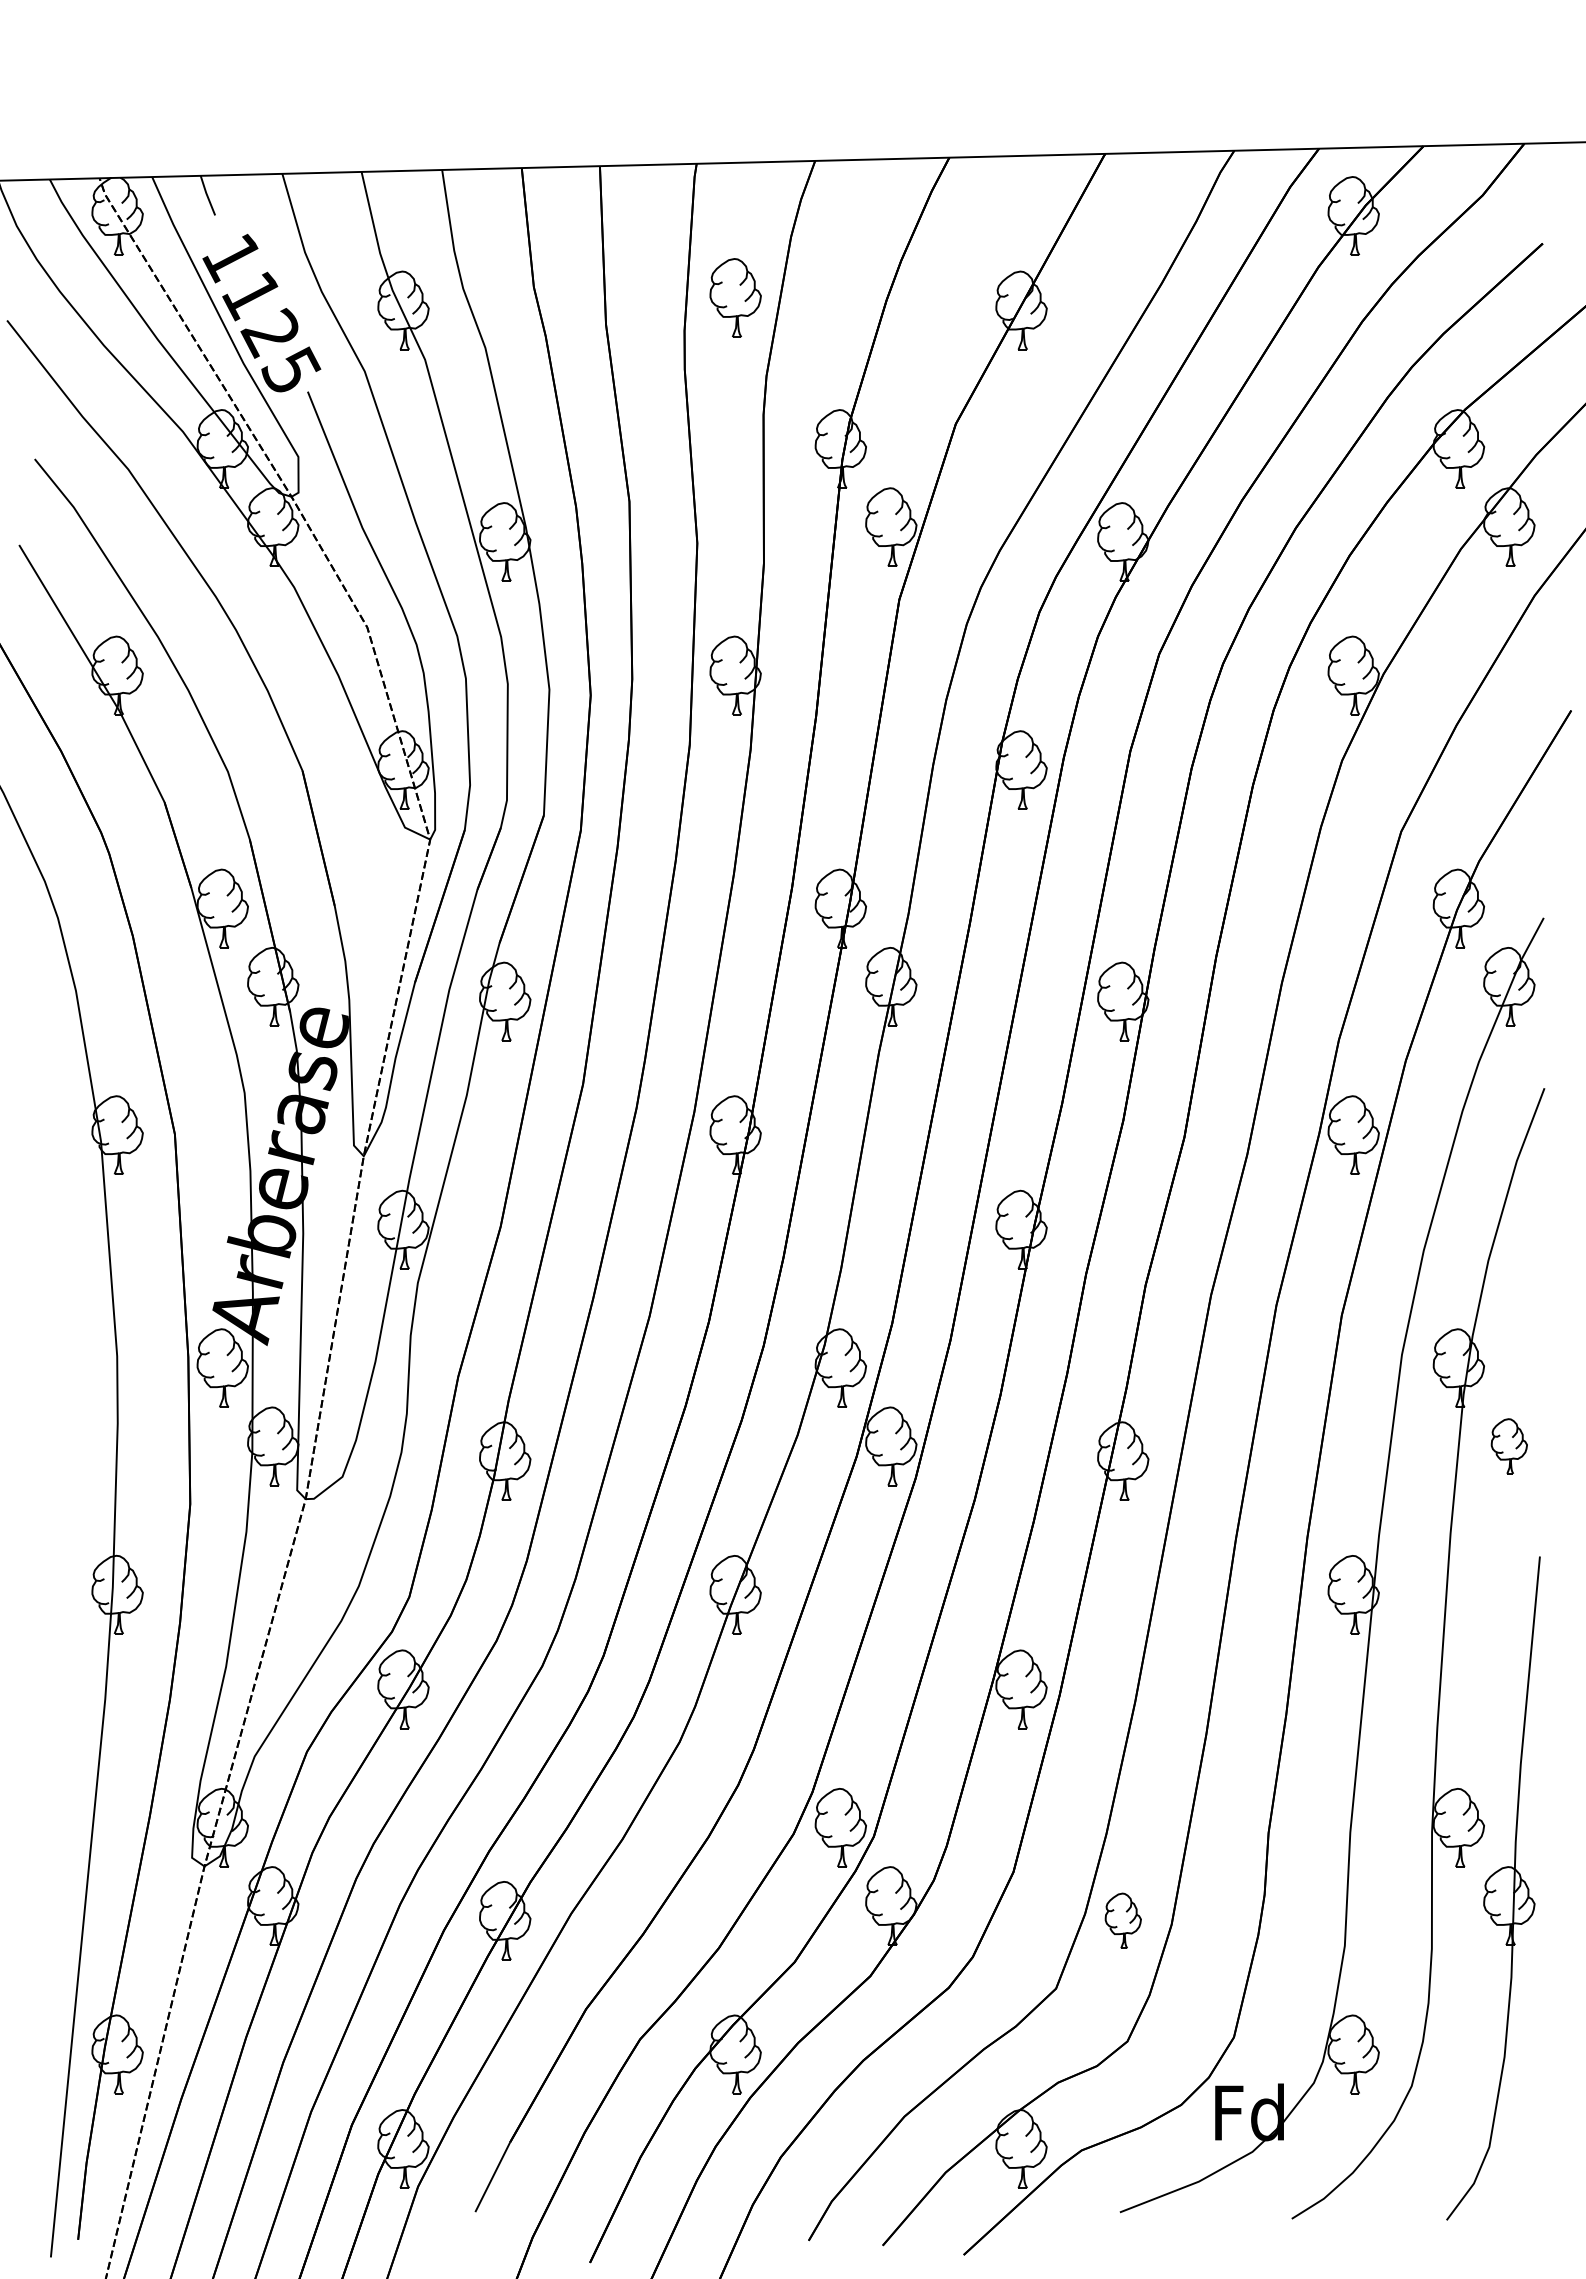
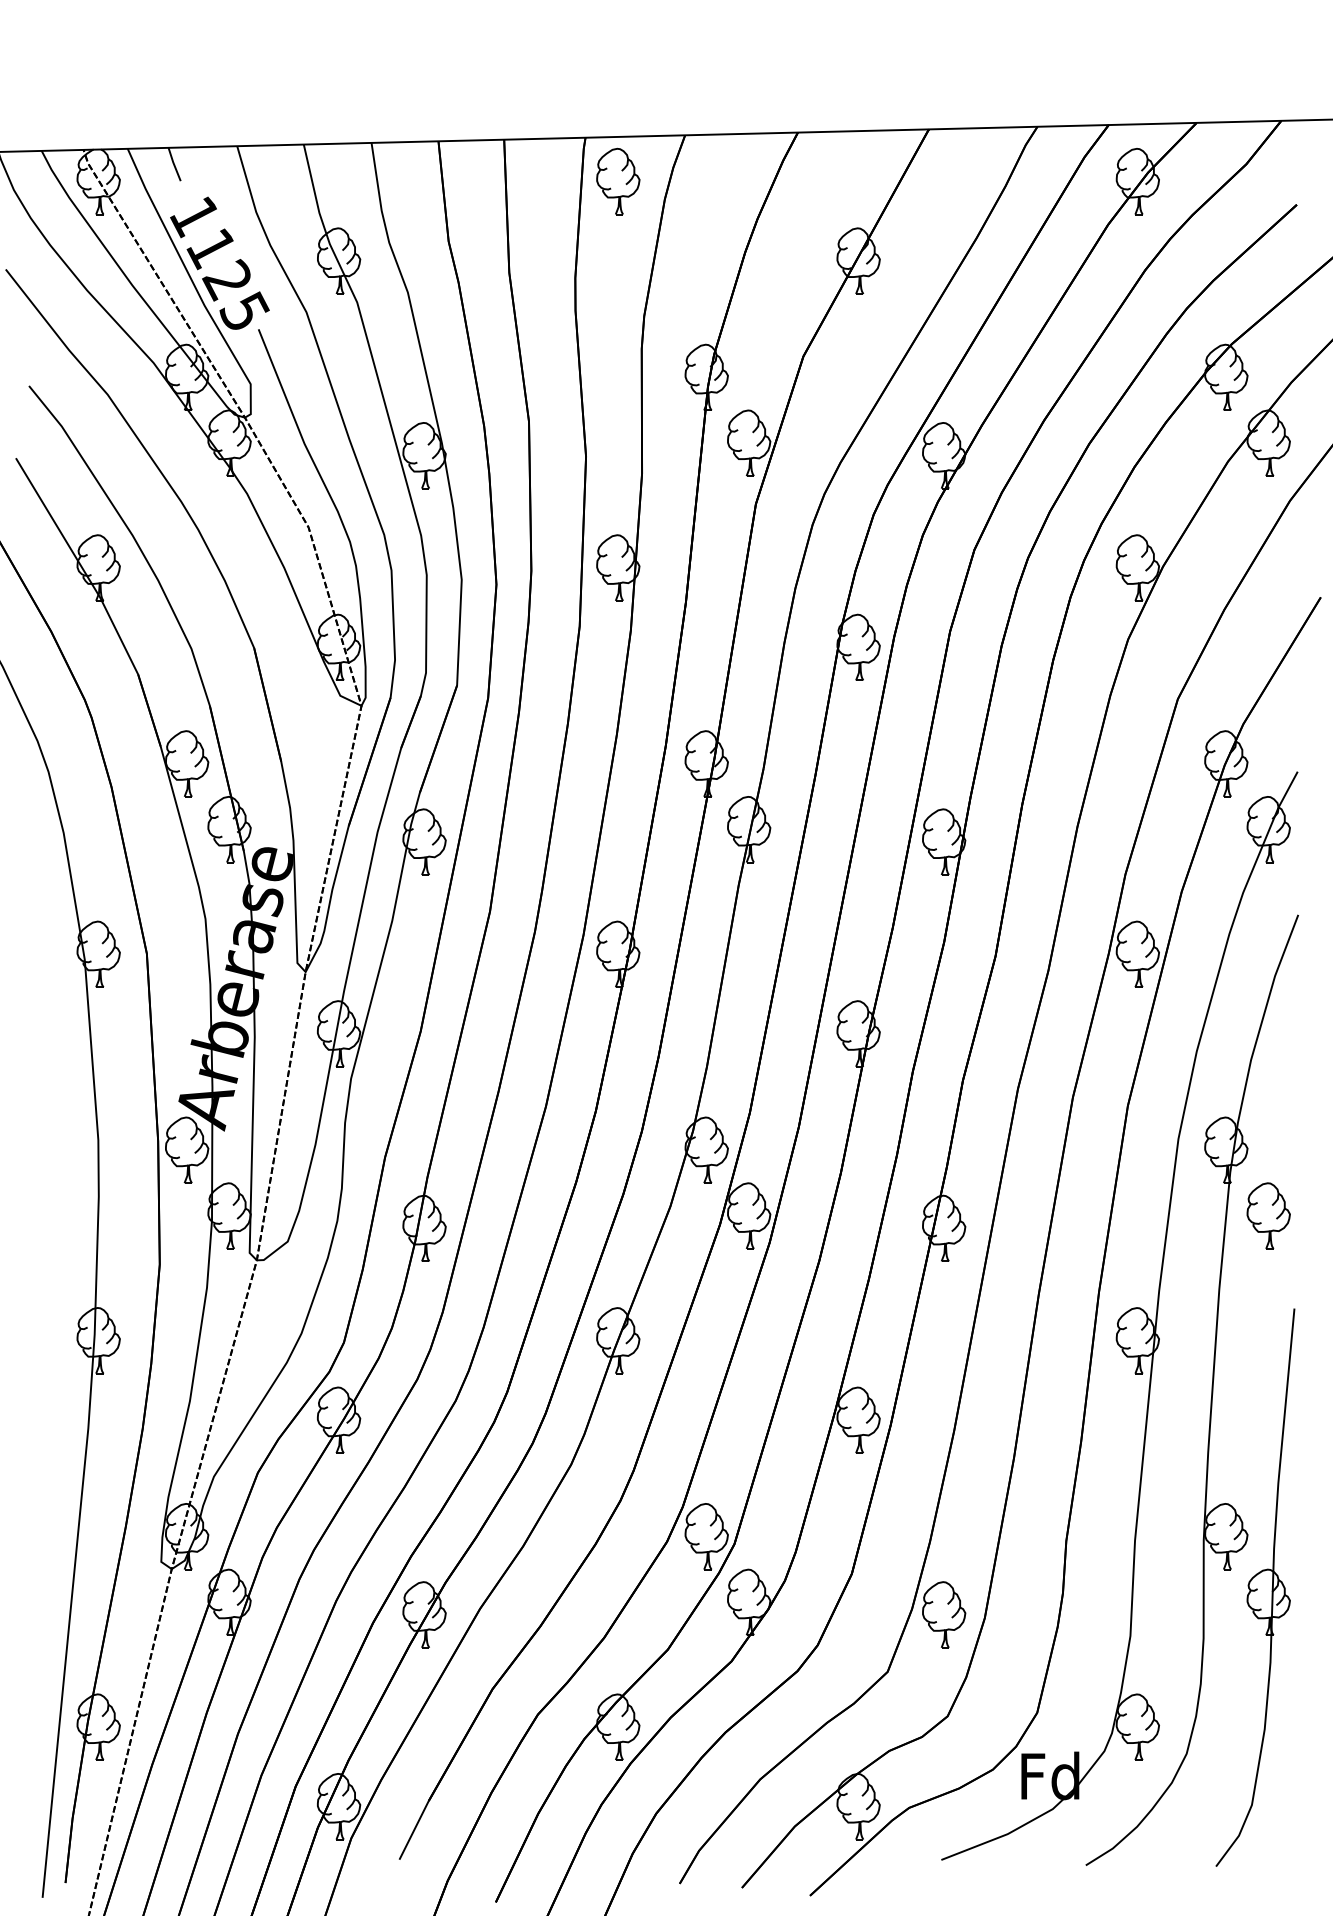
part: (735, 297) -> (618, 181), moved
part: (1509, 1446) -> (1268, 1216), size x1.43
part: (1123, 1920) -> (944, 1614), size x1.43

